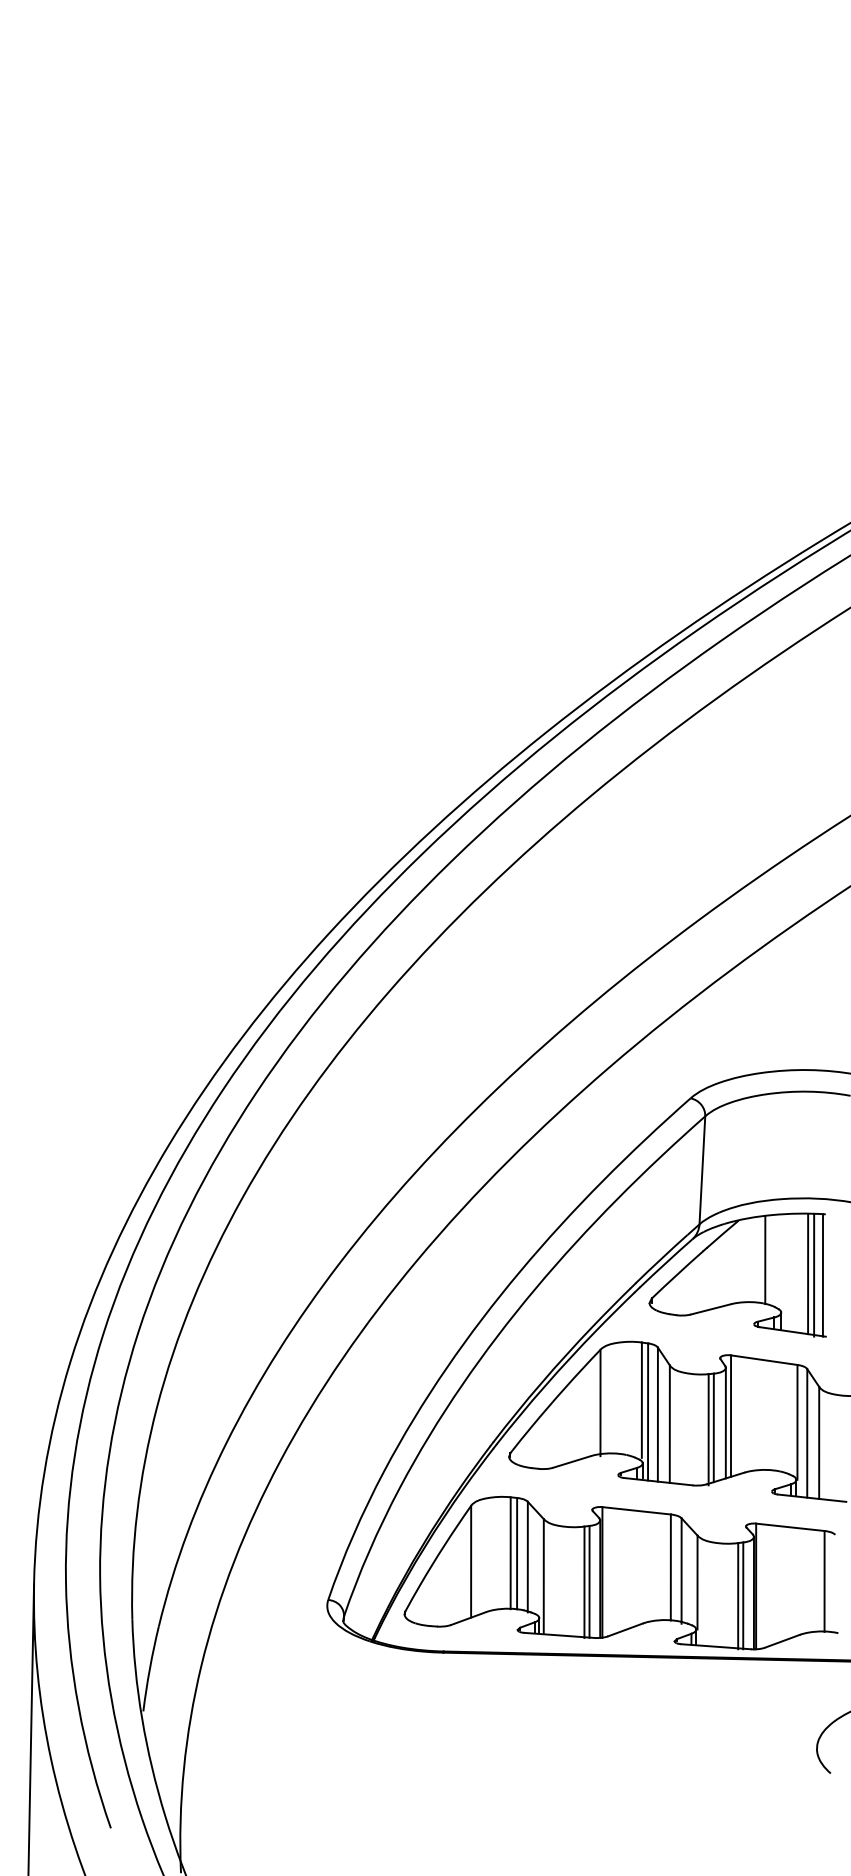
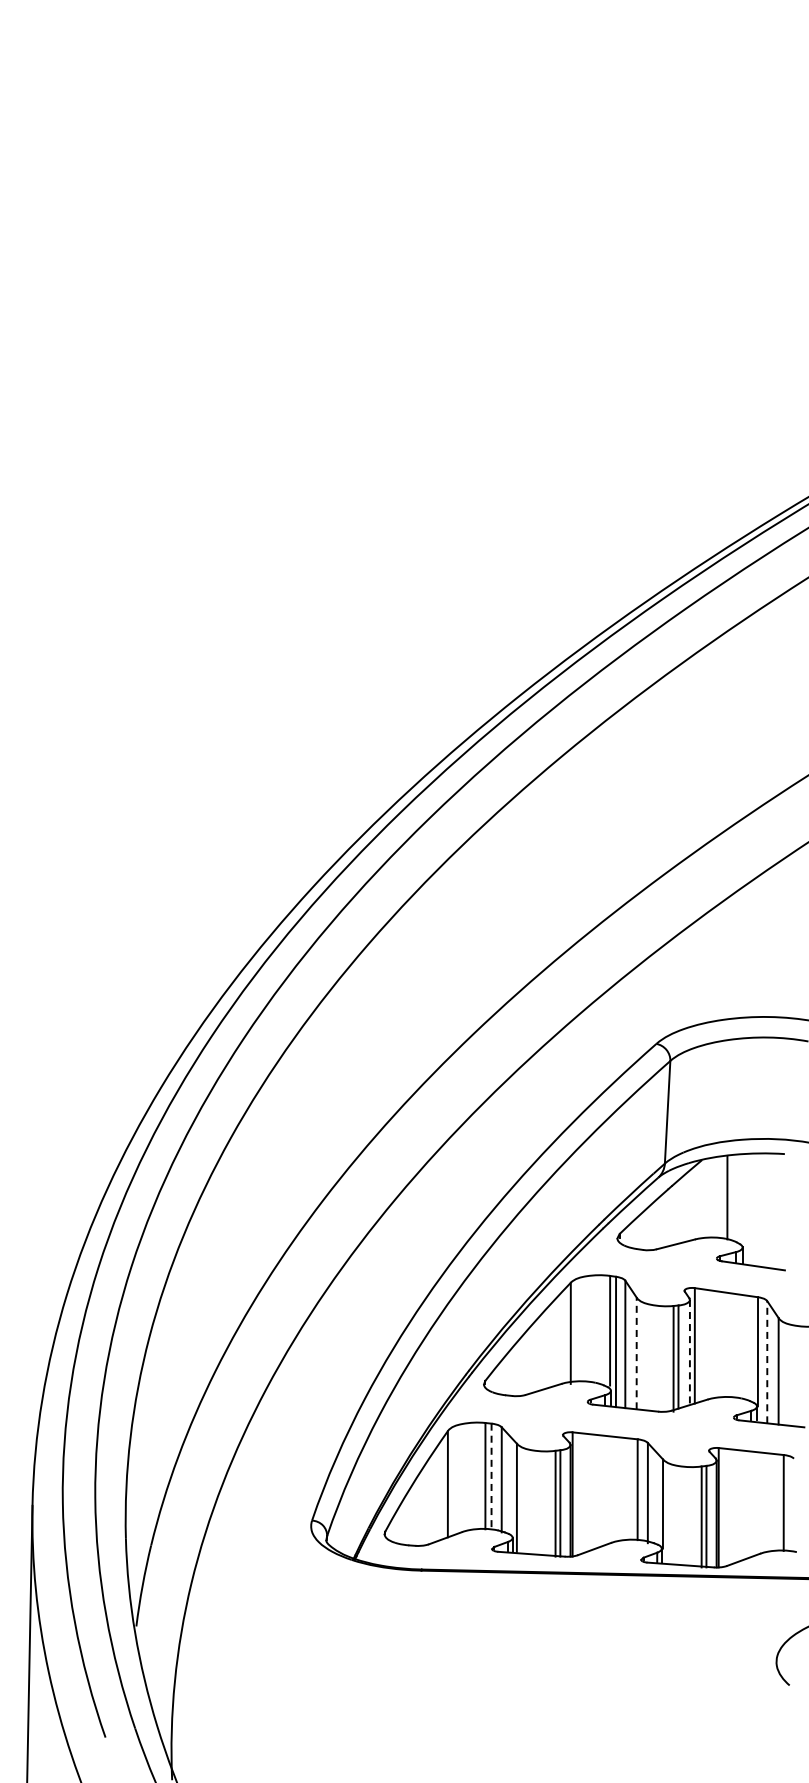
line: (808, 1273) -> (768, 1210), removed
line: (813, 1274) -> (773, 1211), removed
line: (823, 1275) -> (782, 1212), removed
line: (725, 1423) -> (689, 1352), solid -> dashed
line: (669, 1424) -> (636, 1353), solid -> dashed
line: (807, 1432) -> (767, 1361), solid -> dashed
line: (517, 1553) -> (491, 1476), solid -> dashed

